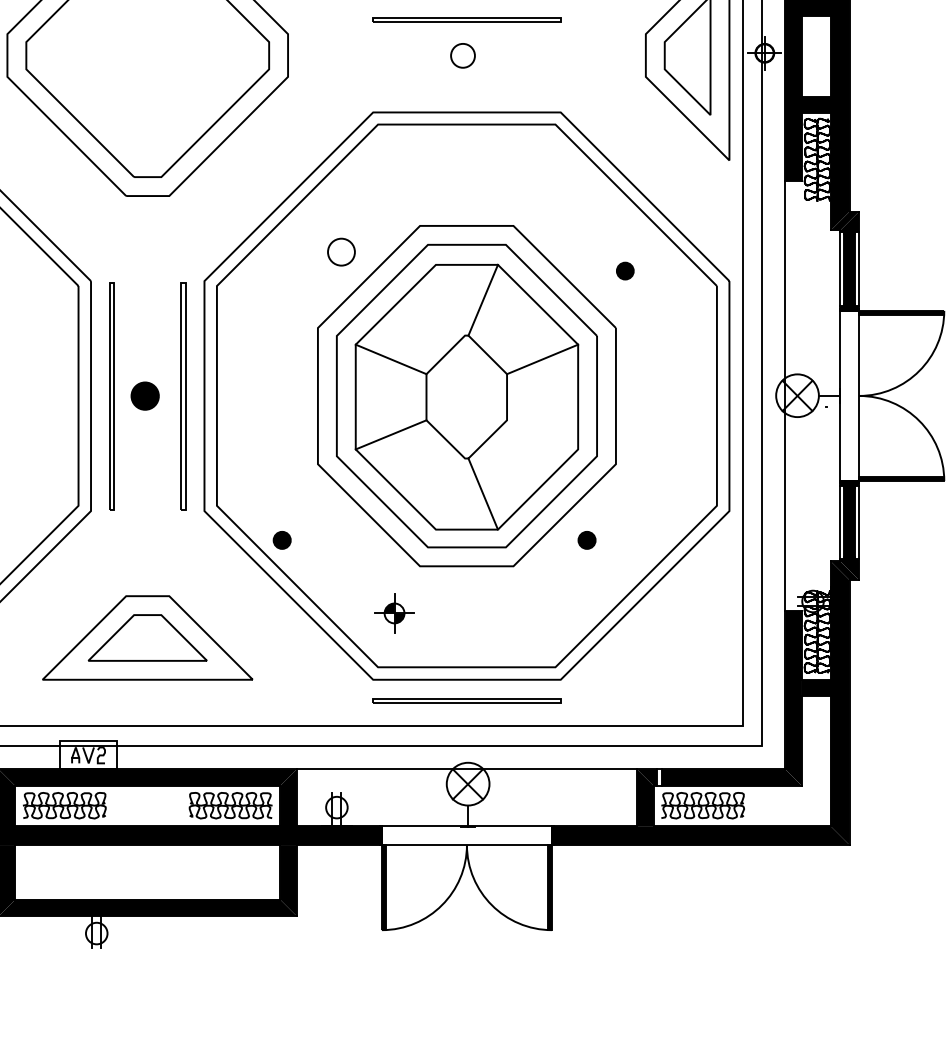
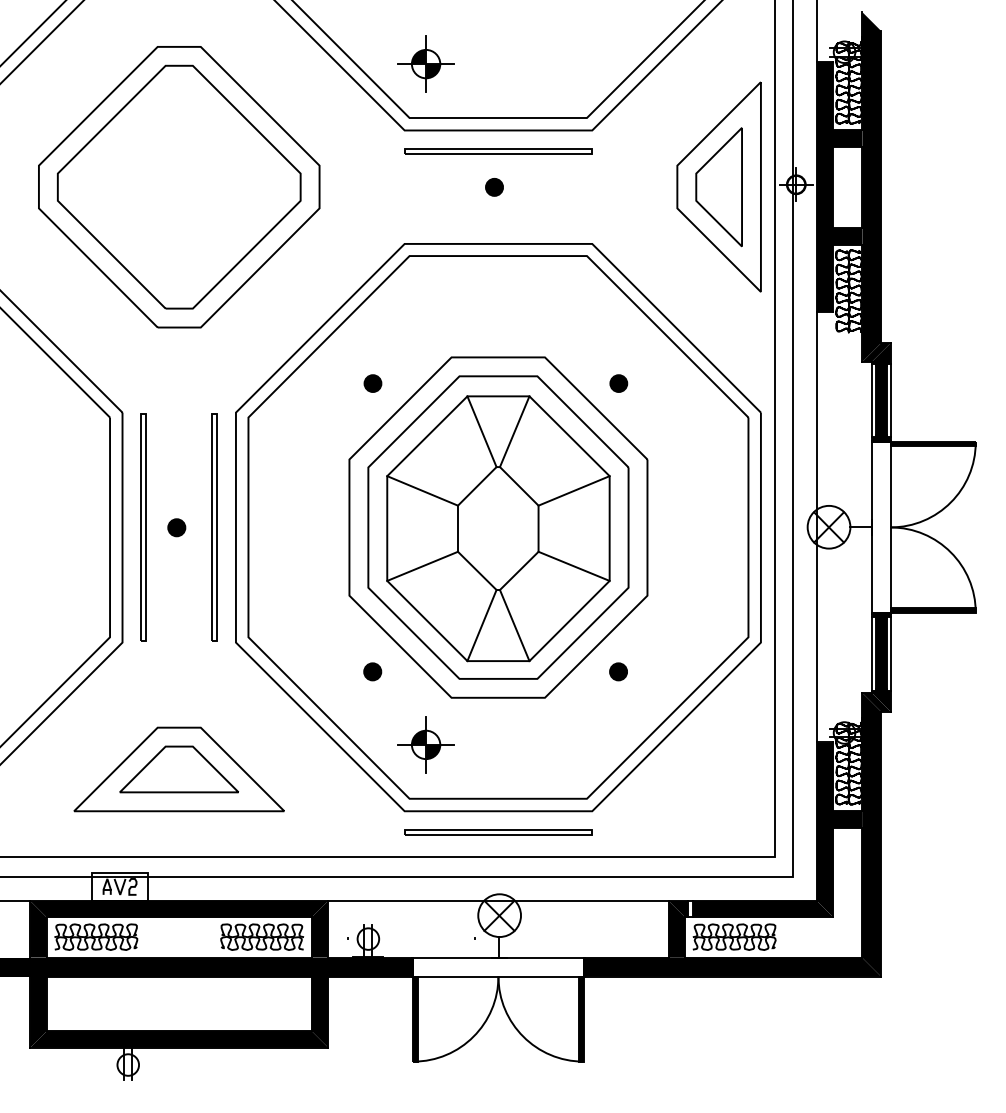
part: (463, 56) -> (494, 187), size x0.71
part: (341, 252) -> (372, 383), size x0.62
part: (625, 271) -> (618, 383), moved
line: (450, 300) -> (481, 431), added
part: (145, 396) -> (176, 527), size x0.62
line: (542, 434) -> (573, 565), added
line: (450, 494) -> (481, 625), added
part: (282, 540) -> (372, 671), moved
part: (394, 613) -> (425, 744), size x1.43

